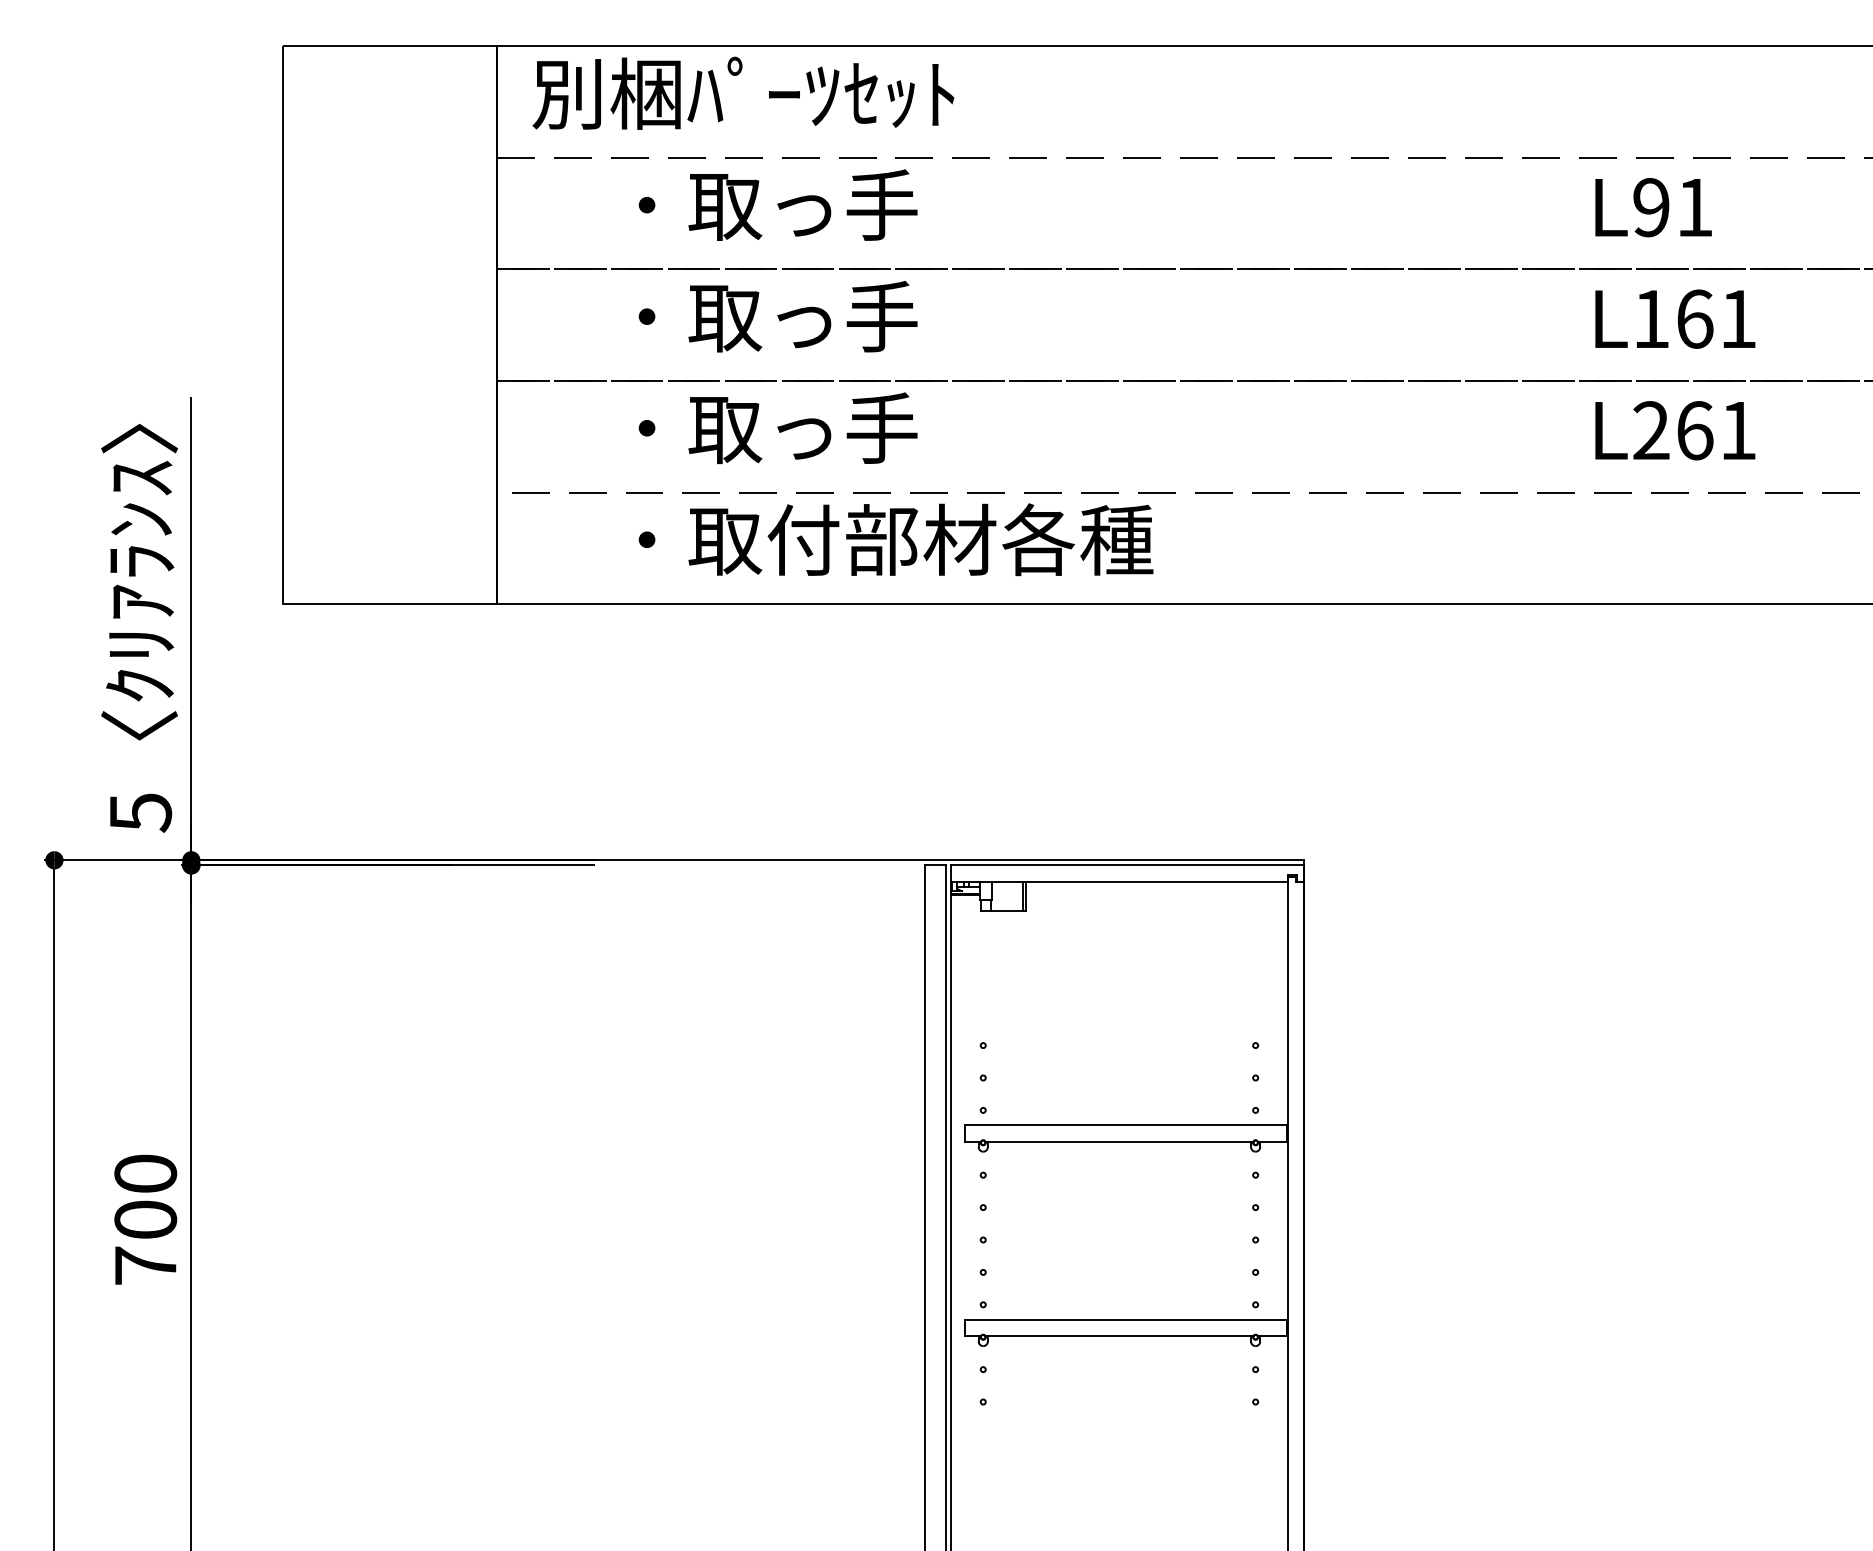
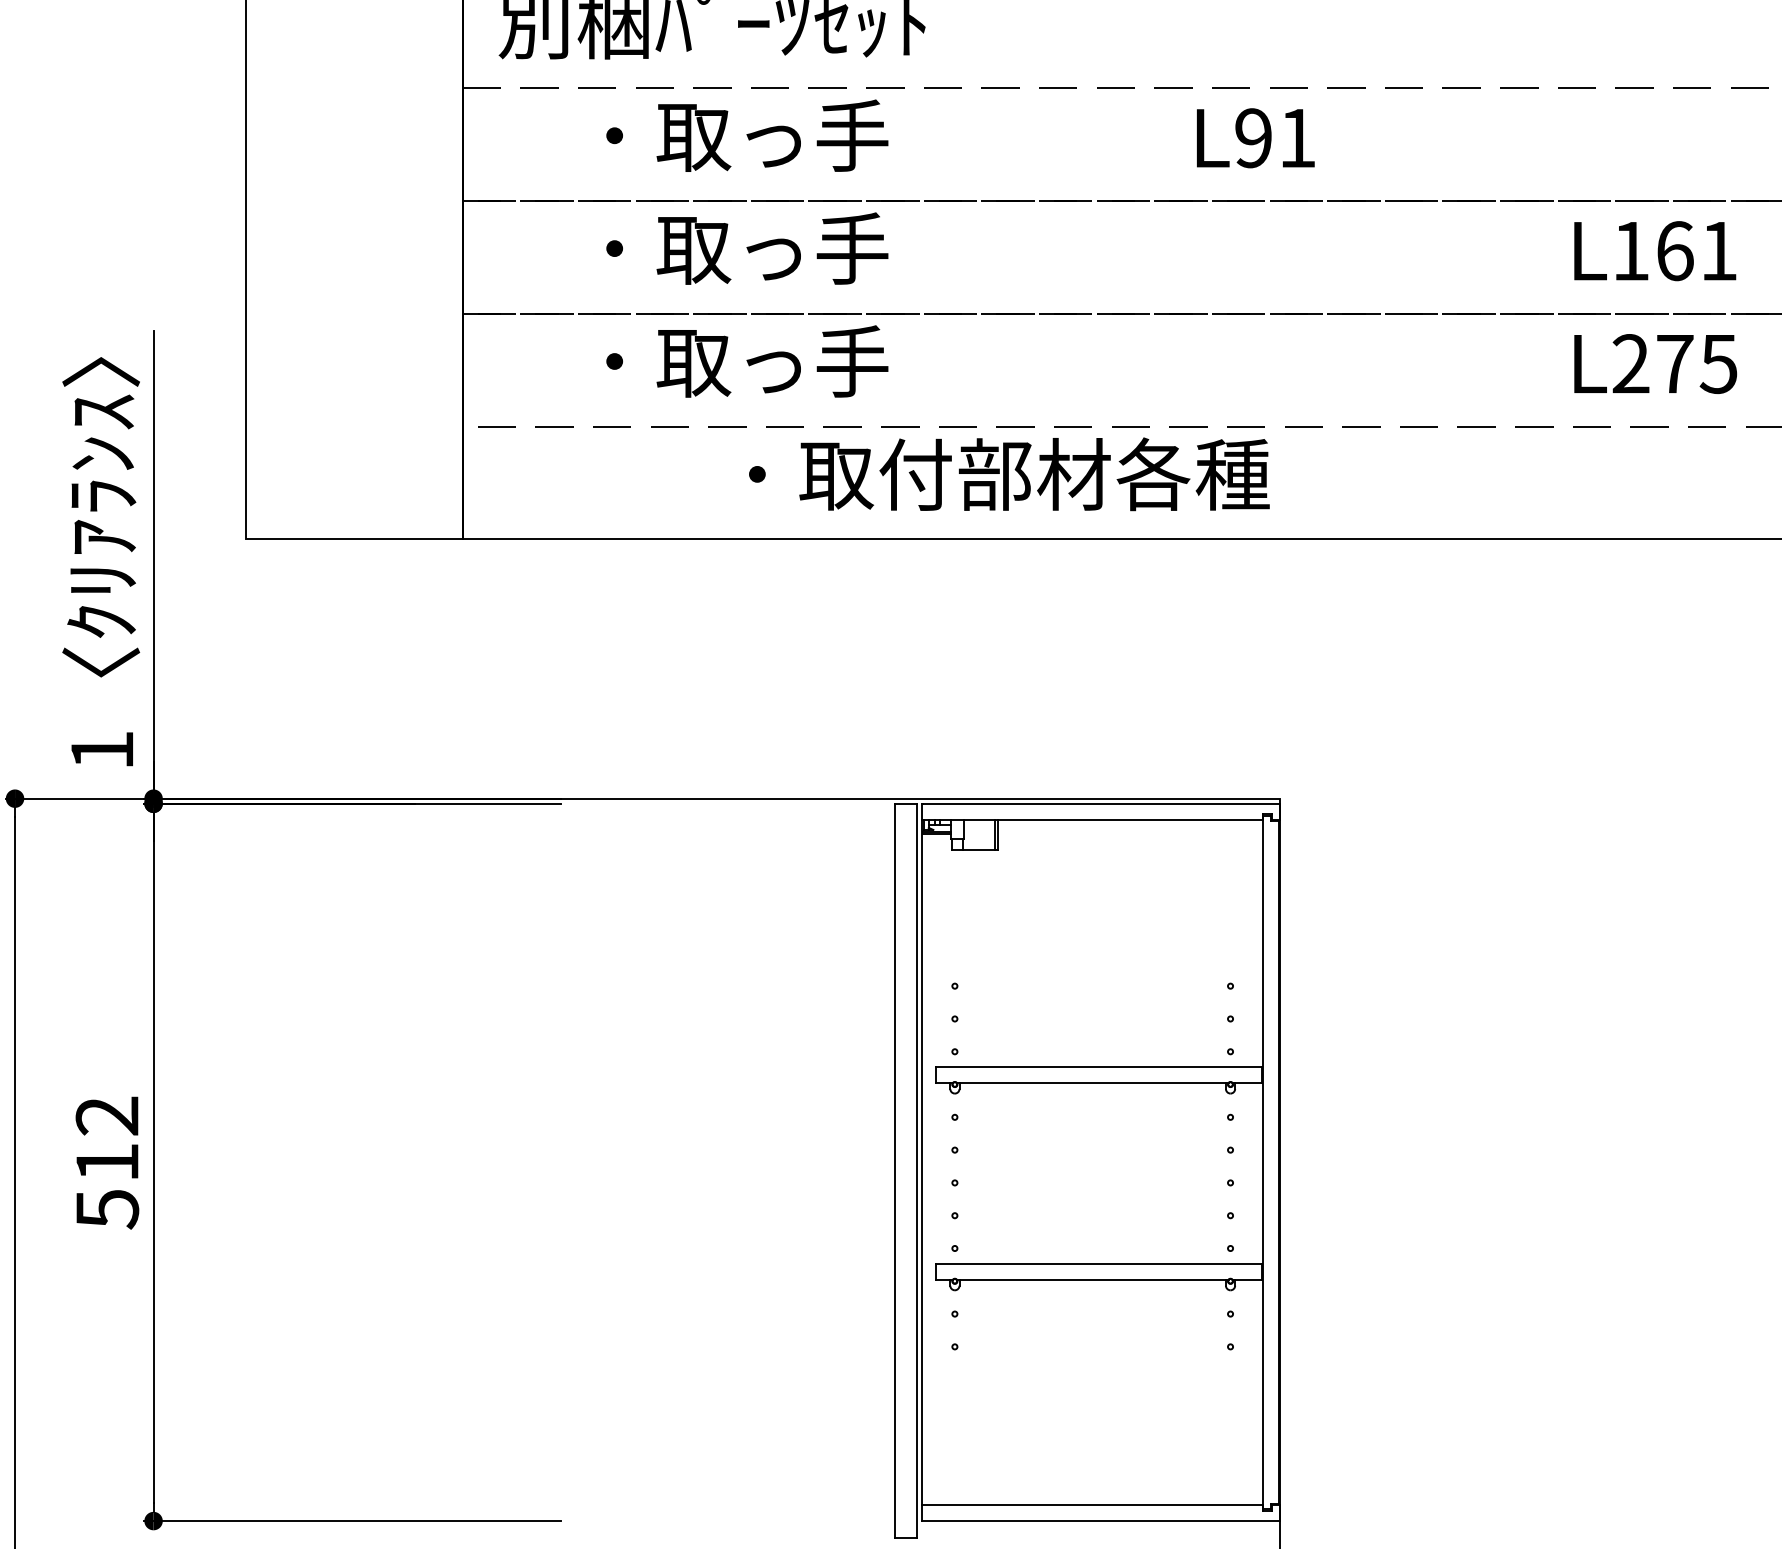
text: (1653, 207) -> (1255, 138), moved
text: (1716, 430) -> (1696, 363), L261 -> L275
text: (895, 539) -> (1008, 474), moved
text: (141, 812) -> (103, 750), 5 -> 1
text: (145, 1220) -> (107, 1163), 700 -> 512

